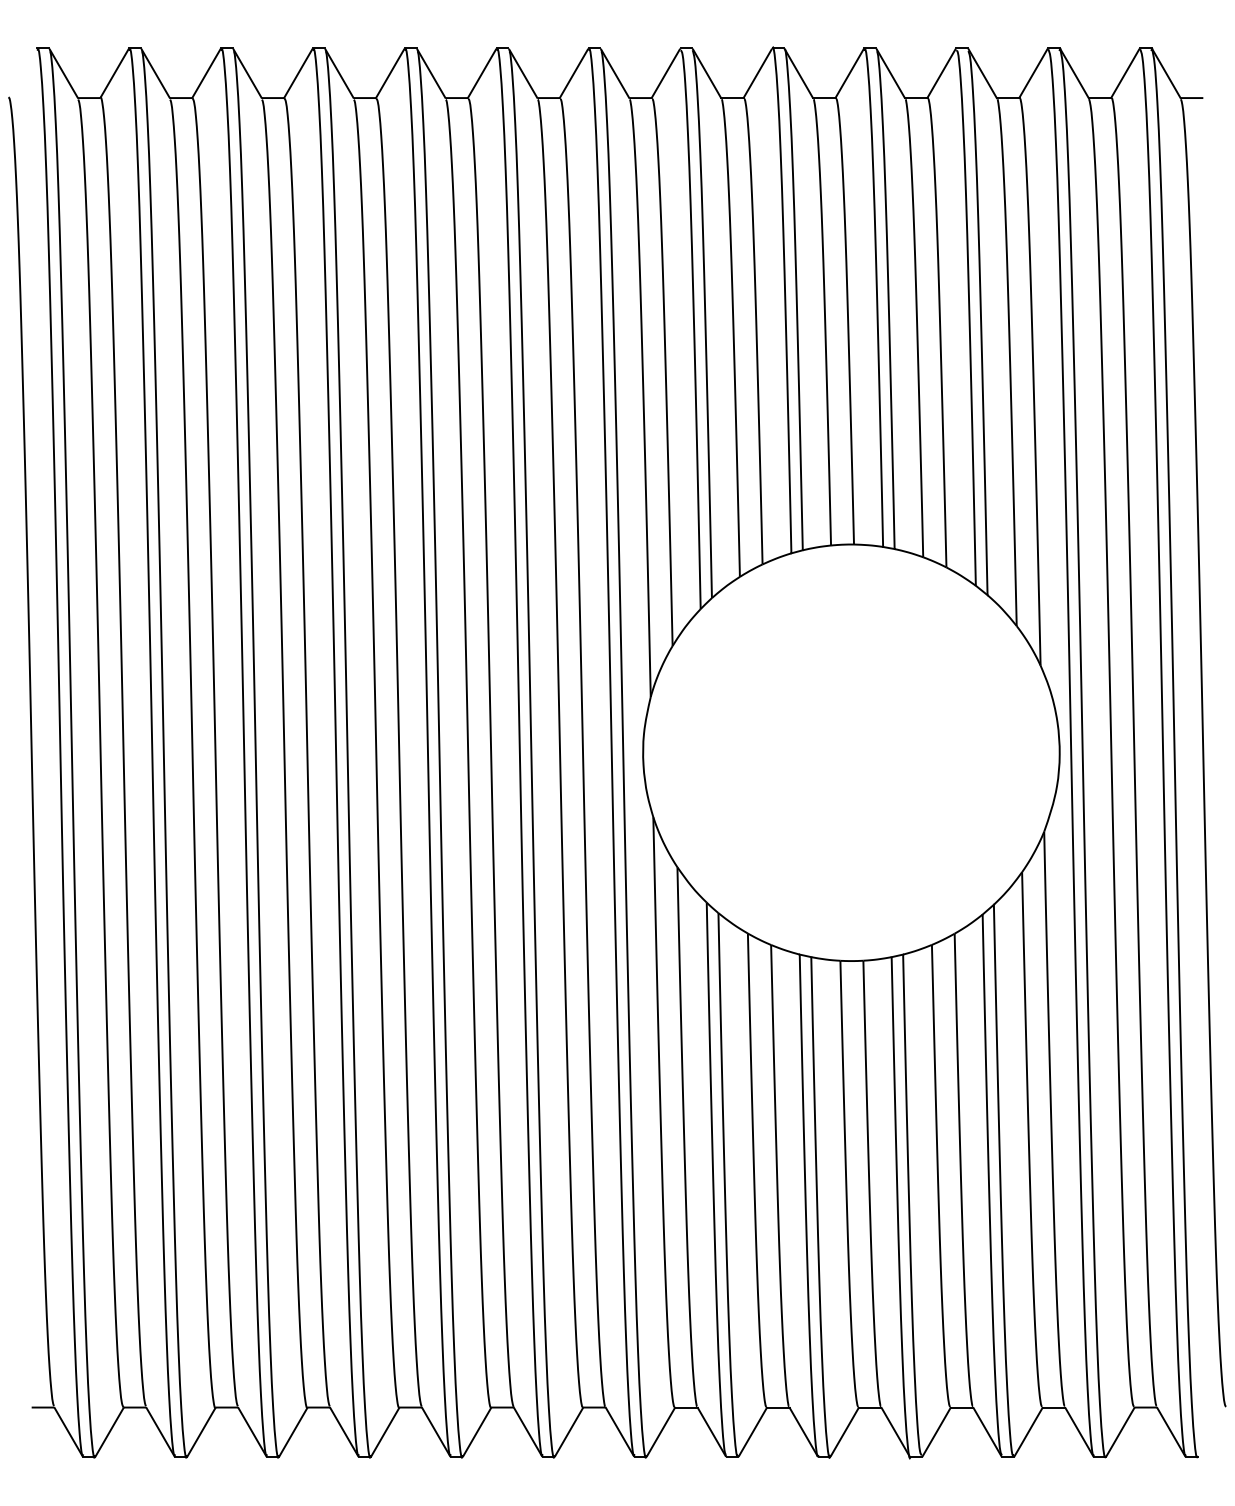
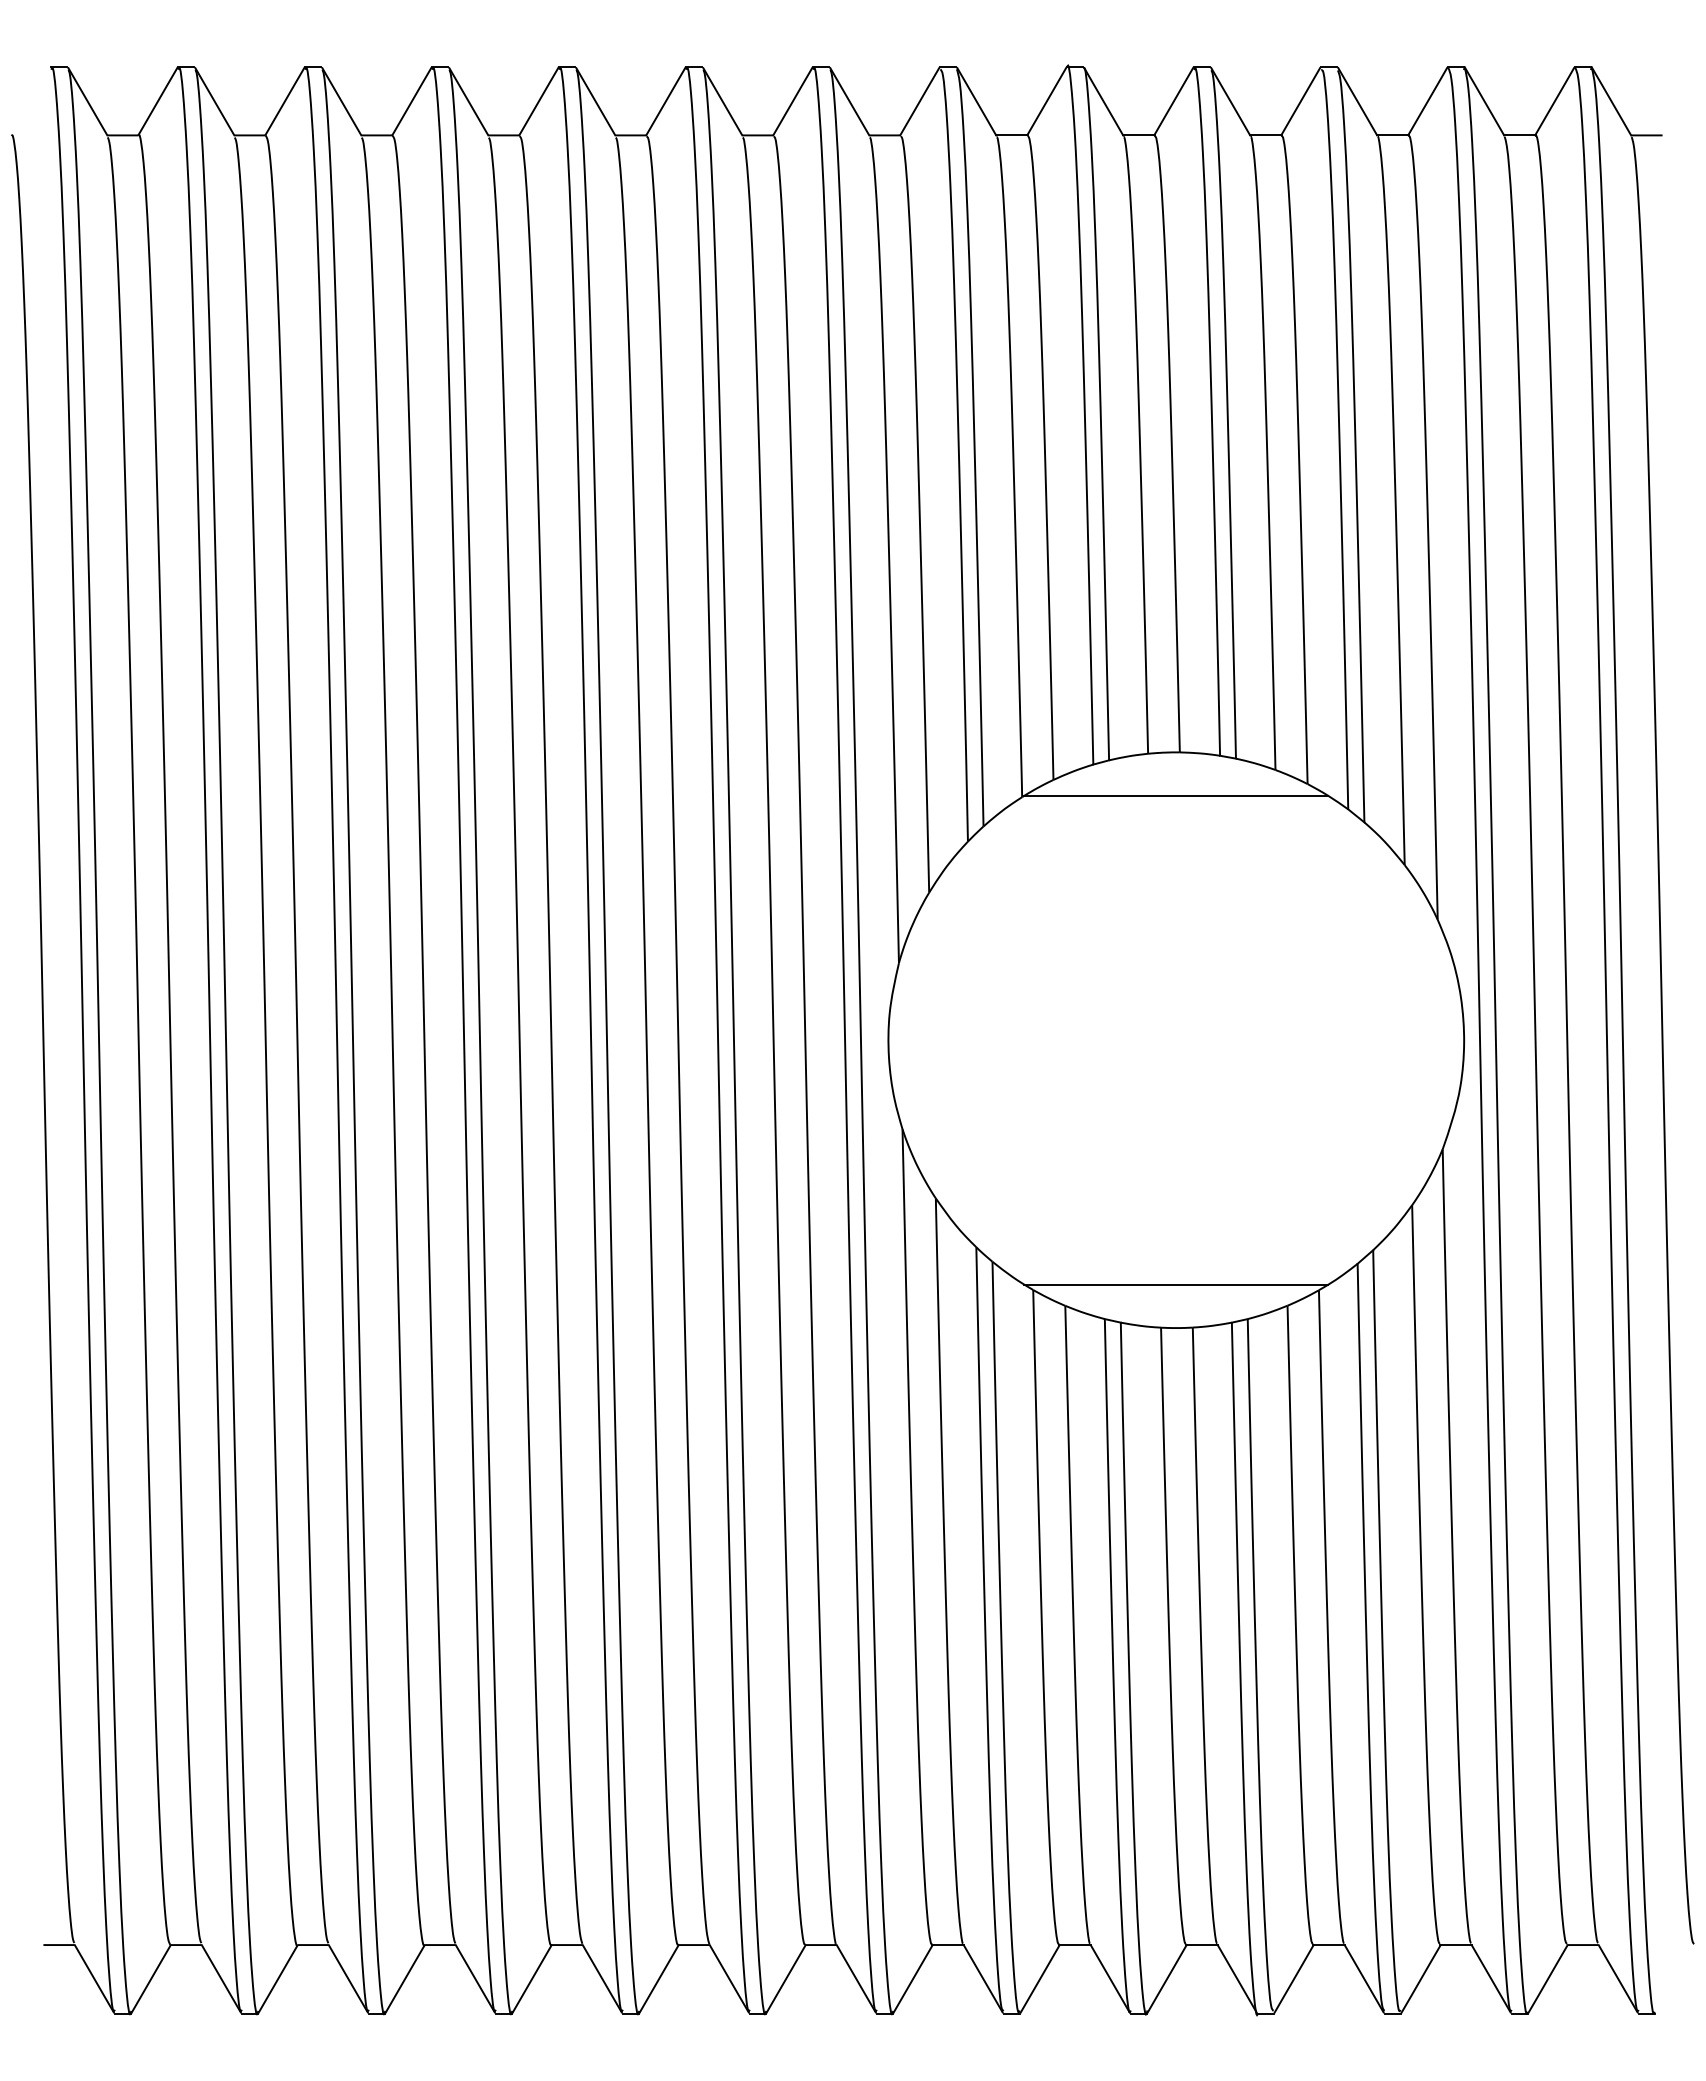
line: (851, 575) -> (1176, 795), added
line: (851, 929) -> (1176, 1284), added

